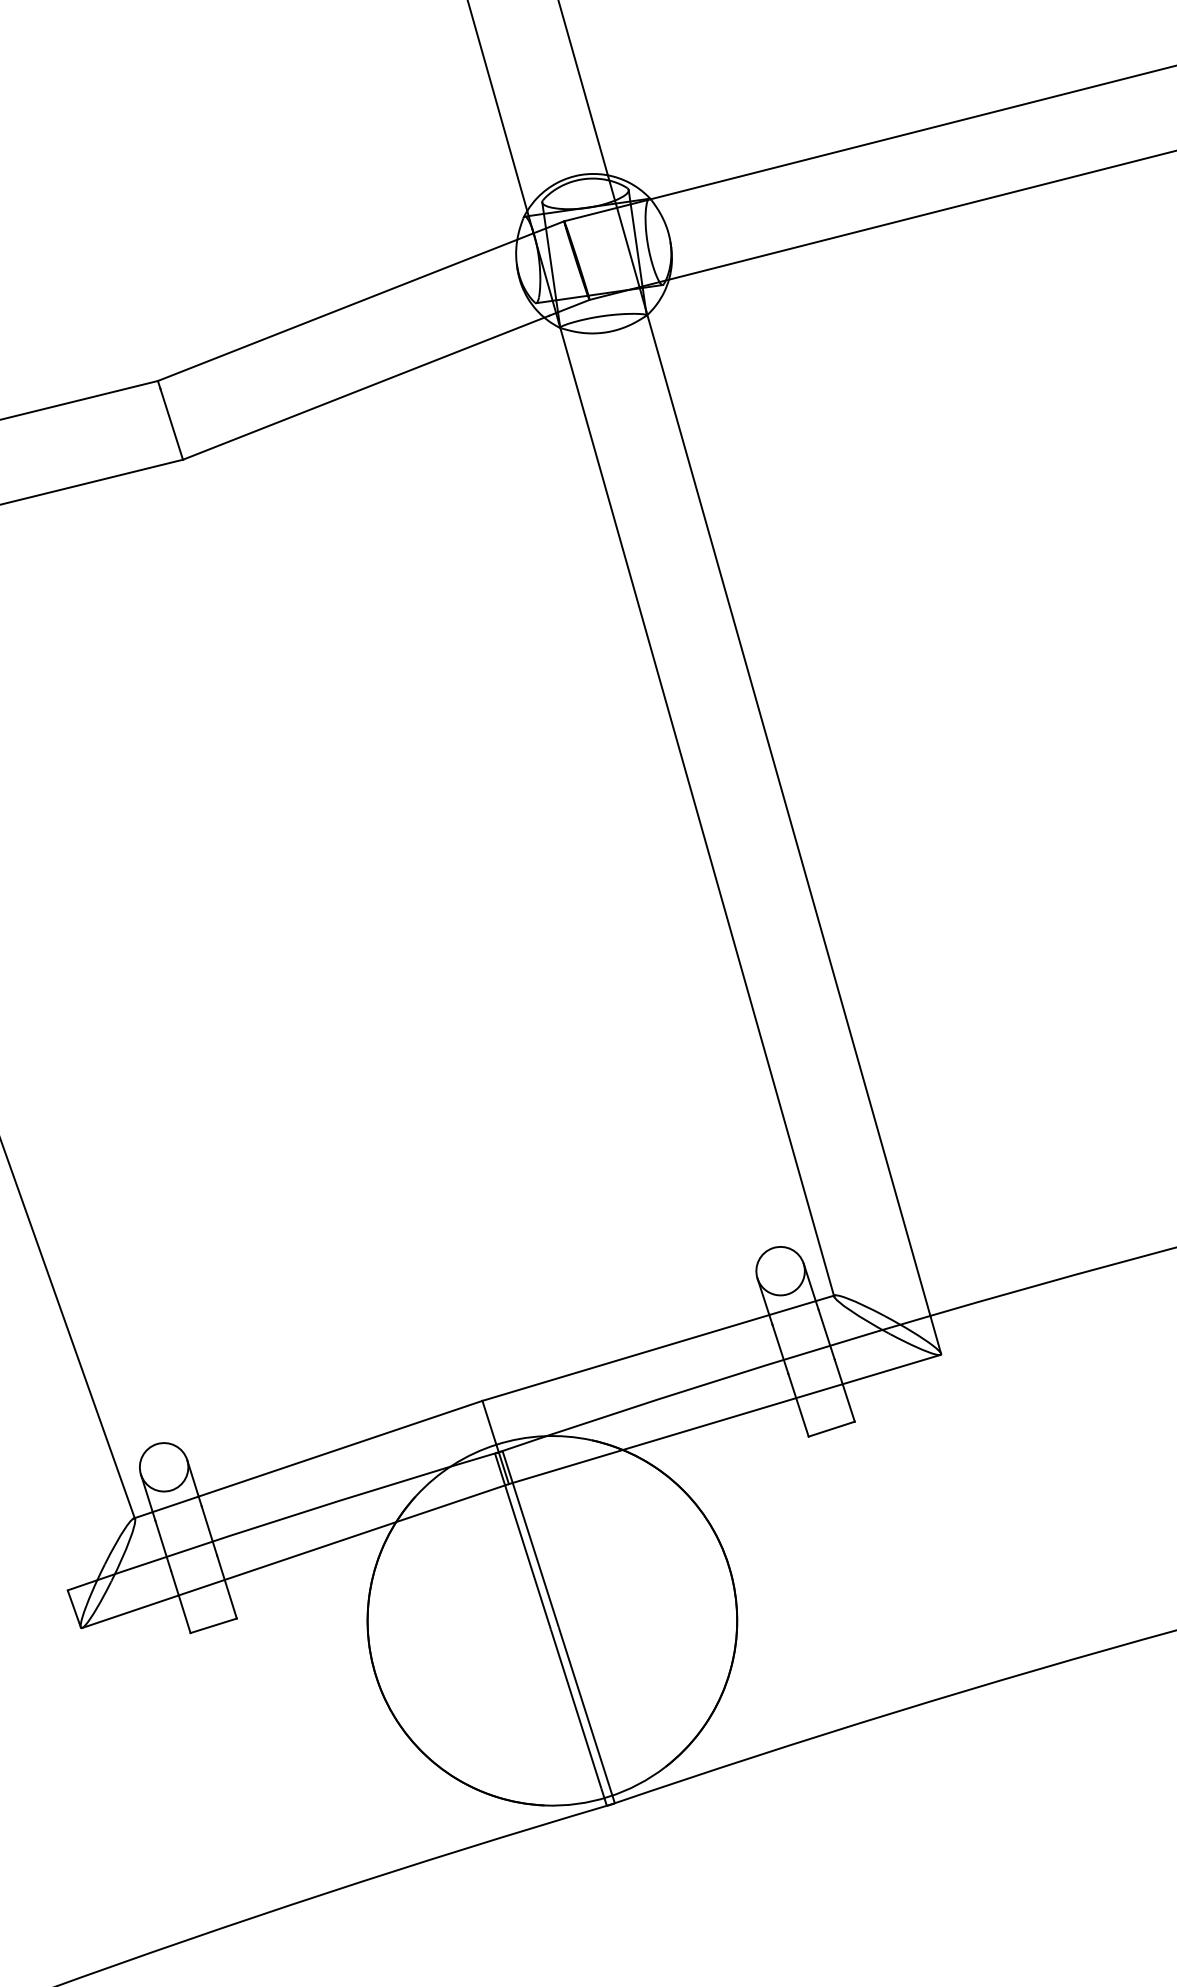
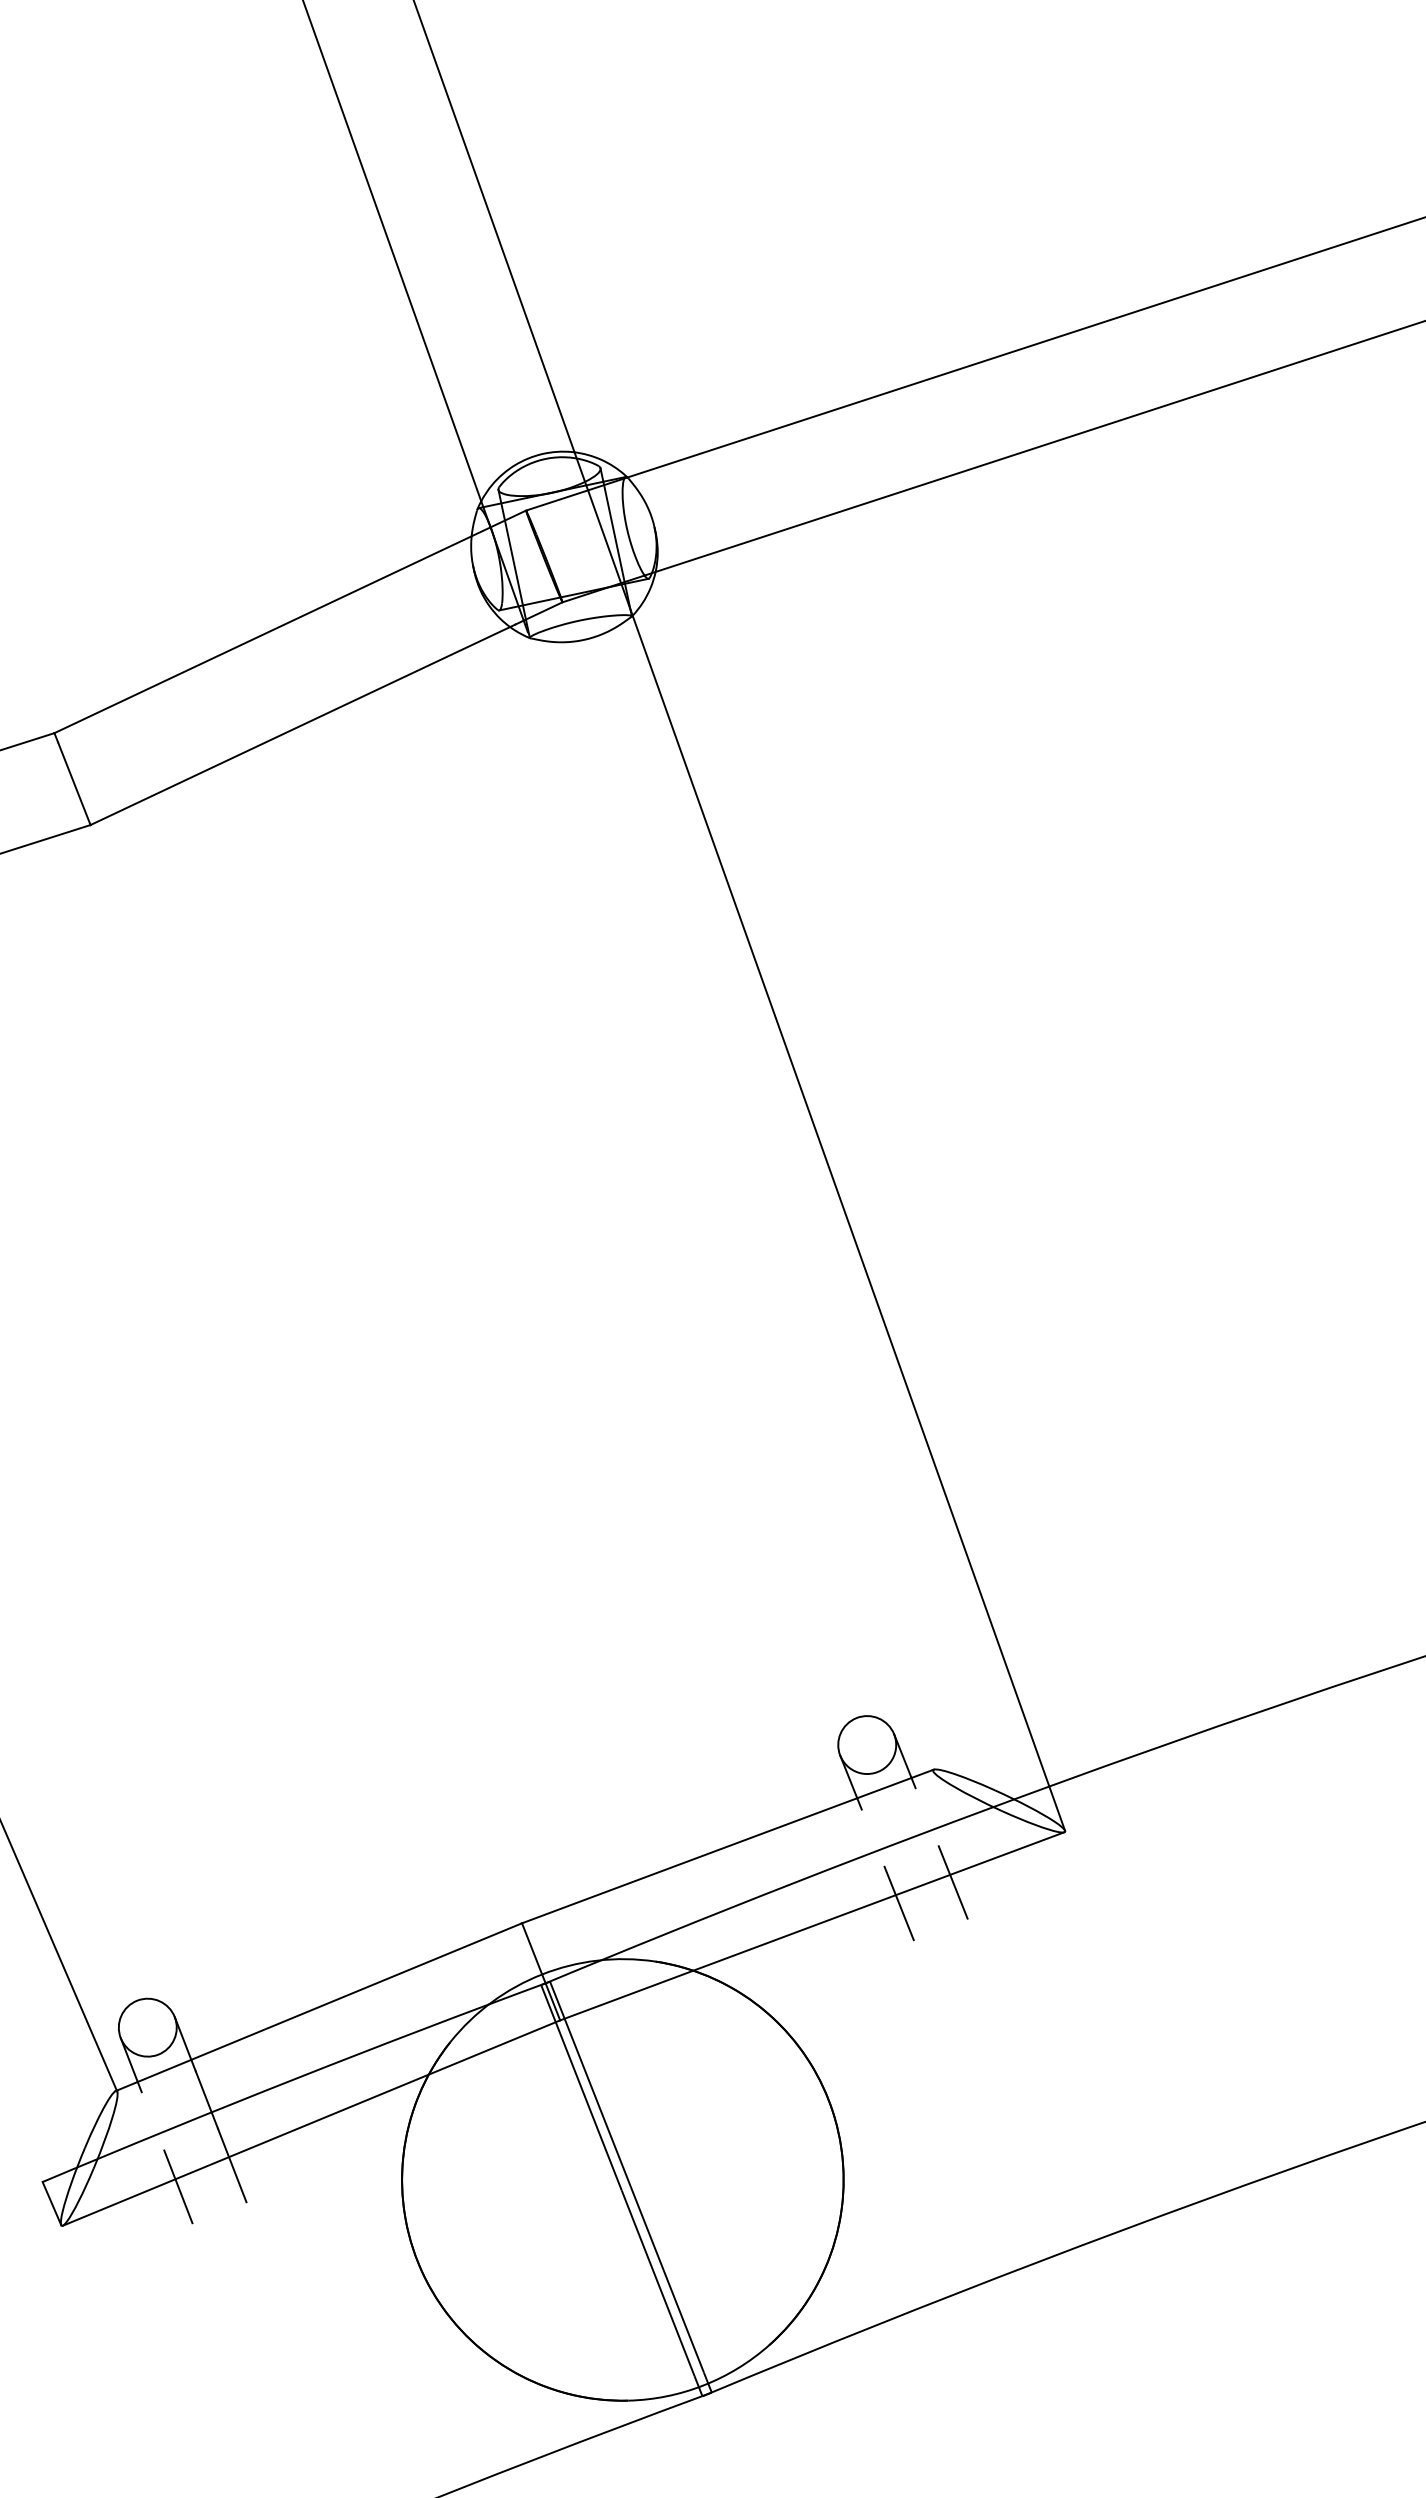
line: (696, 809) -> (730, 1201), removed
line: (826, 1334) -> (926, 1817), removed
line: (779, 1348) -> (872, 1837), removed
line: (831, 1429) -> (940, 1929), removed
line: (162, 1545) -> (152, 2121), removed
line: (213, 1625) -> (219, 2212), removed

